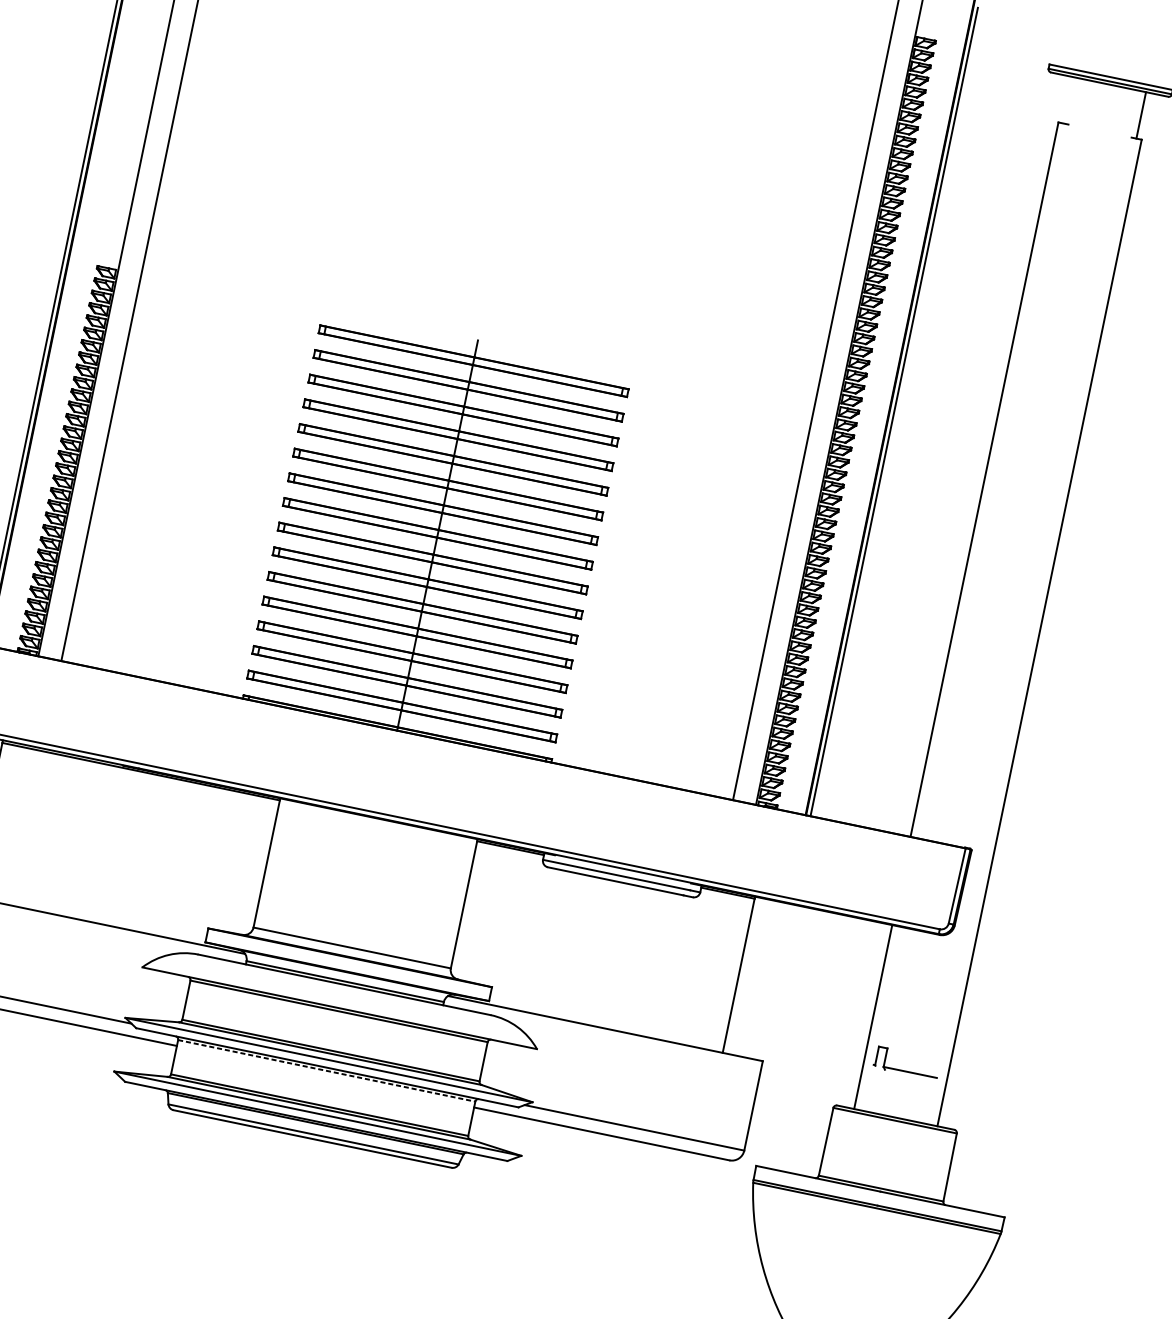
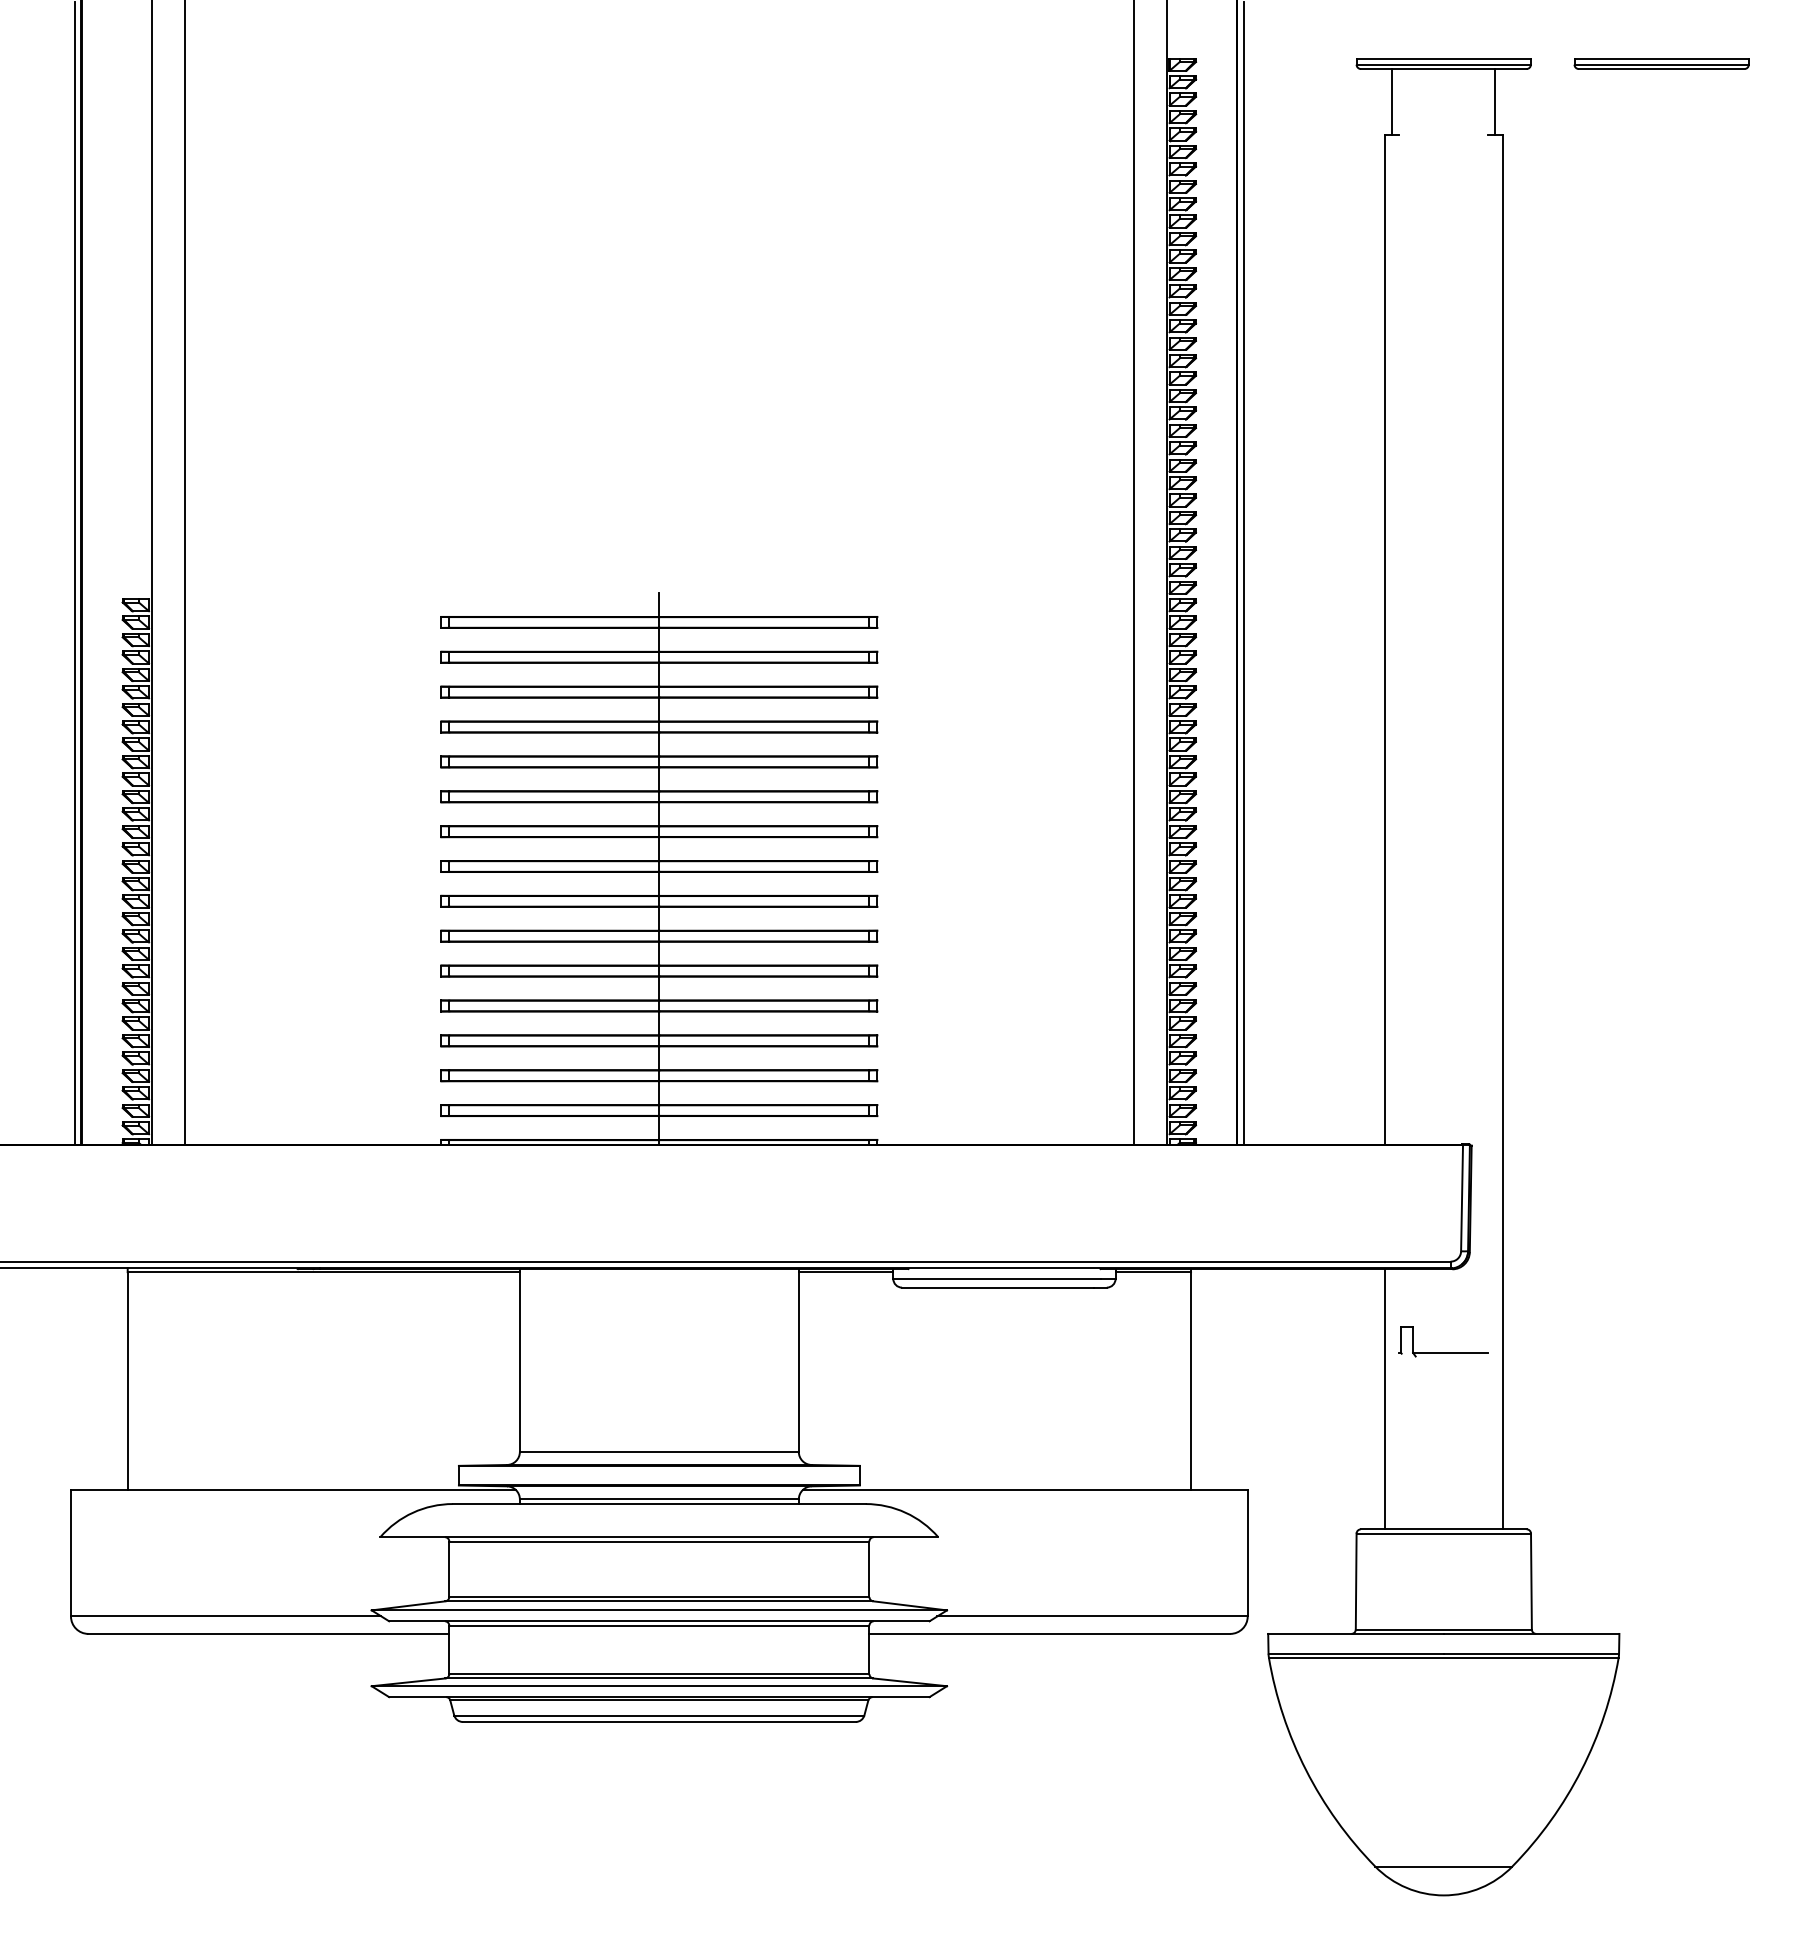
line: (1068, 100) -> (1392, 101), added
line: (326, 1070) -> (659, 1625), dashed -> solid
part: (905, 1071) -> (1443, 1352), moved

